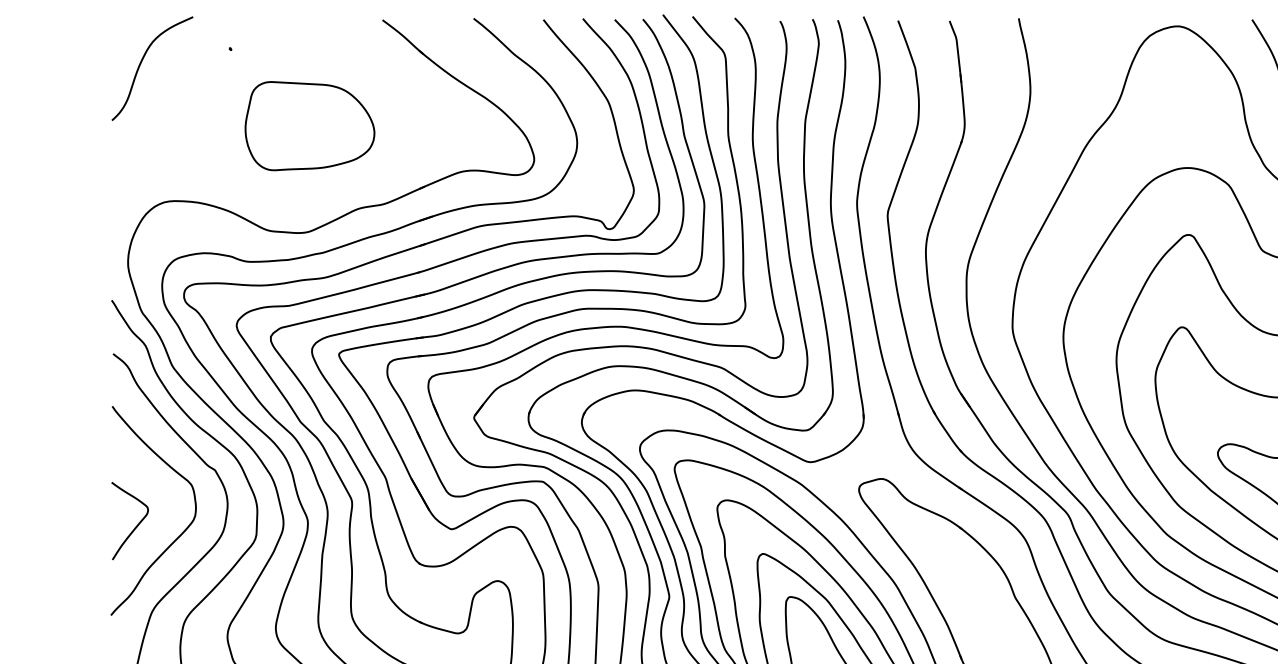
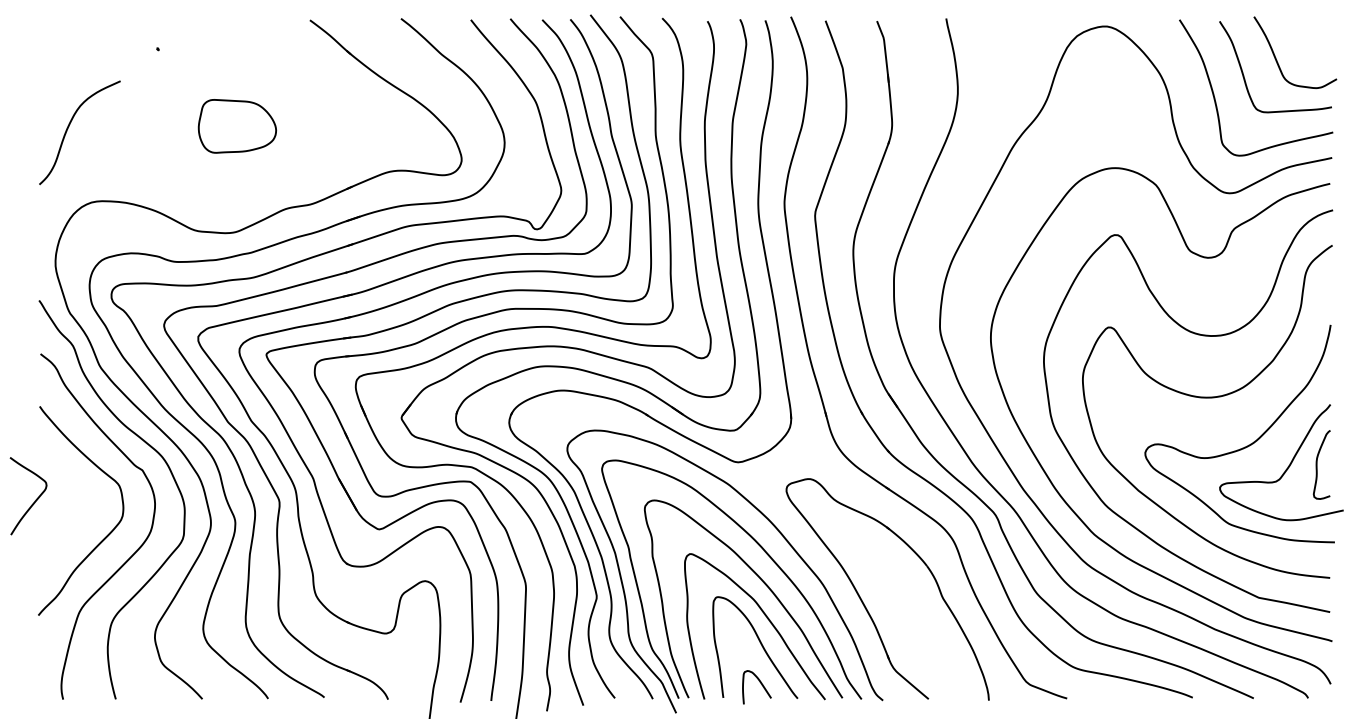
curve: (141, 65) -> (68, 129), moved
part: (310, 126) -> (237, 126), size x0.6
curve: (137, 524) -> (35, 499), moved

